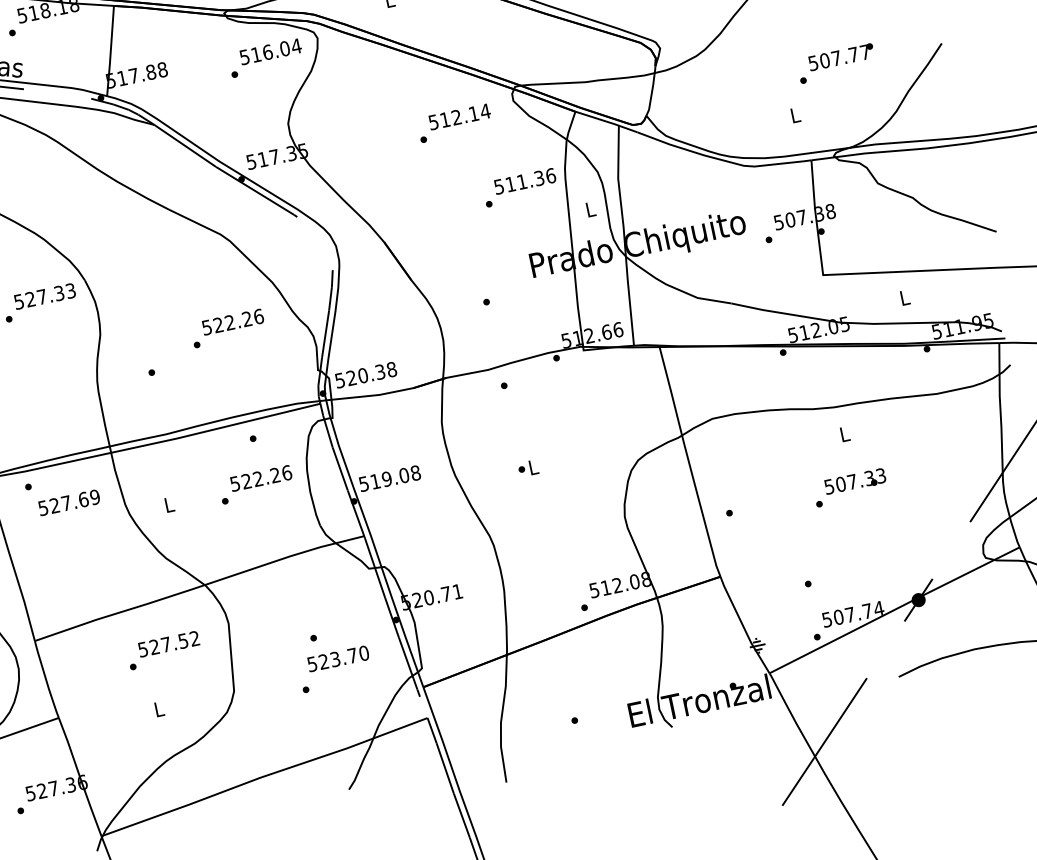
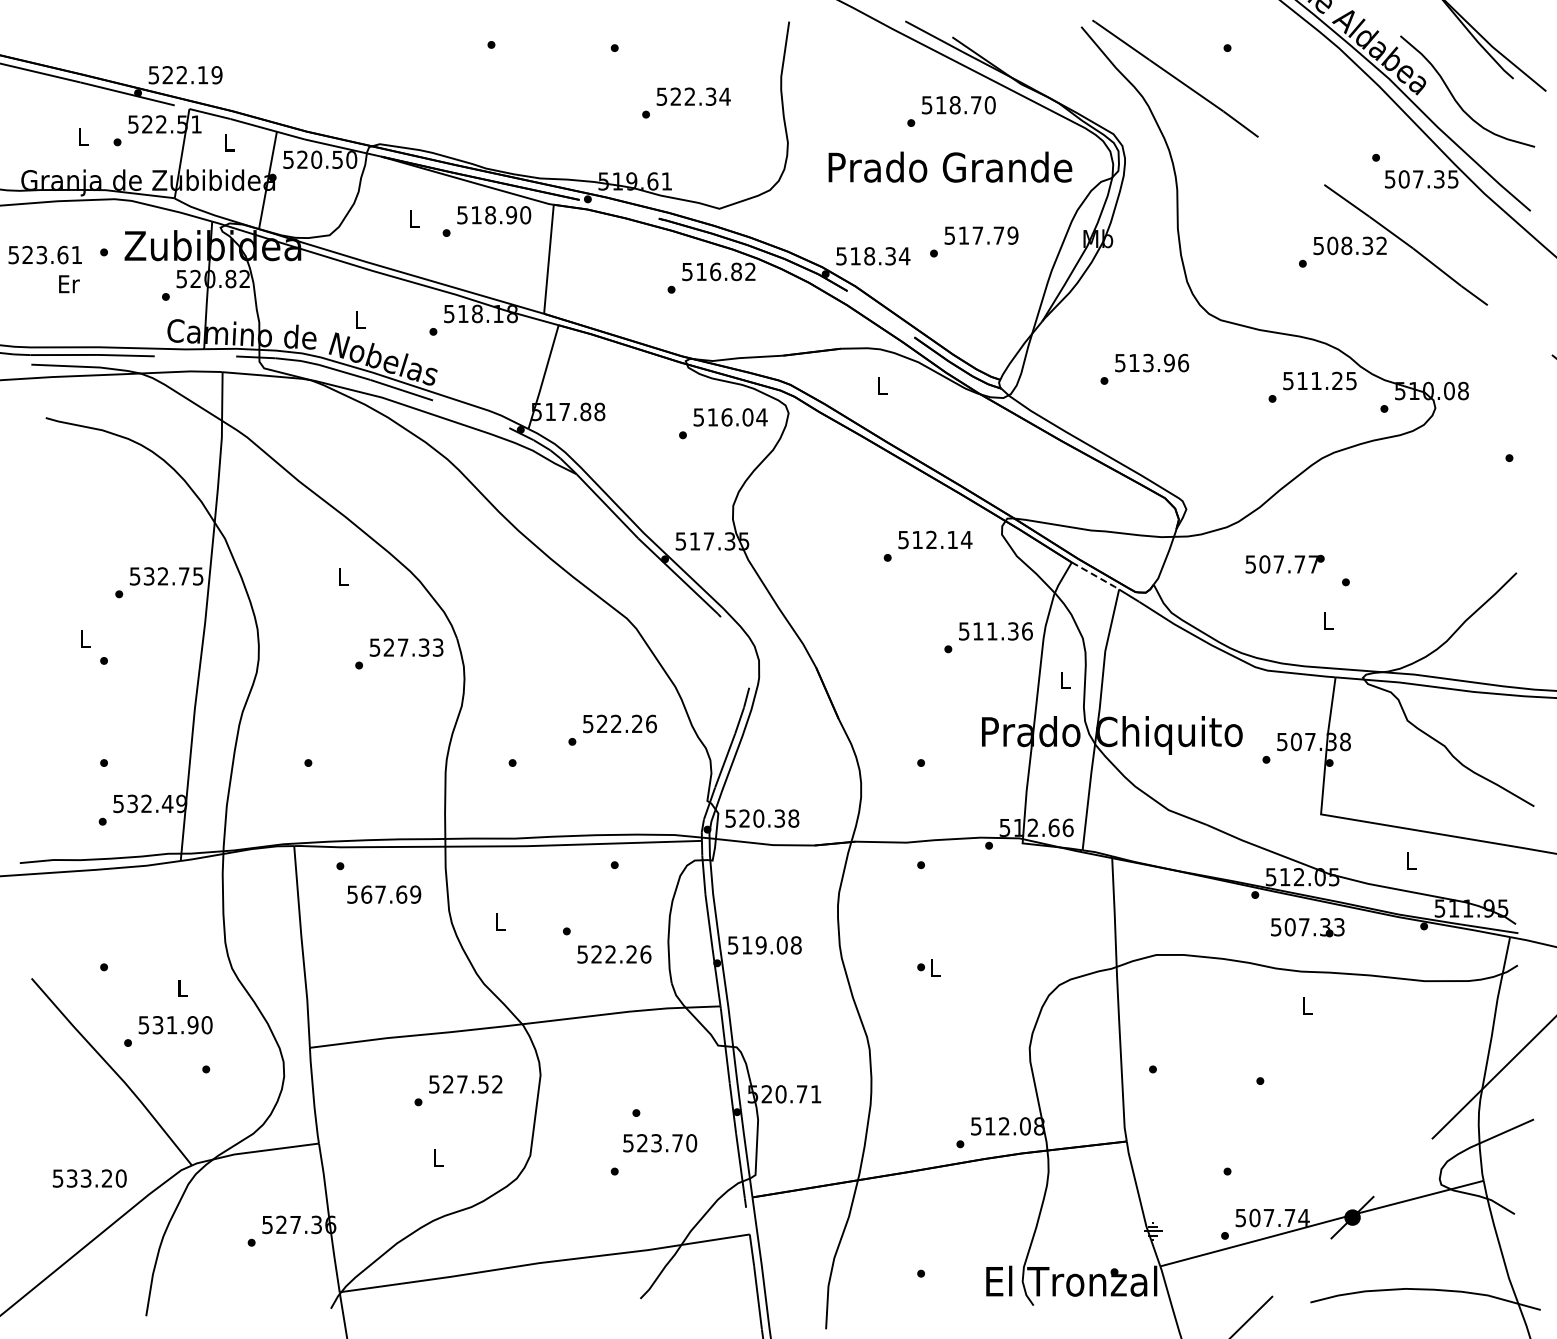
text: (840, 56) -> (1284, 563), moved
line: (598, 118) -> (1096, 576), solid -> dashed
text: (261, 478) -> (614, 954), moved
text: (855, 481) -> (1307, 927), moved
text: (54, 505) -> (366, 894), 527.69 -> 567.69

